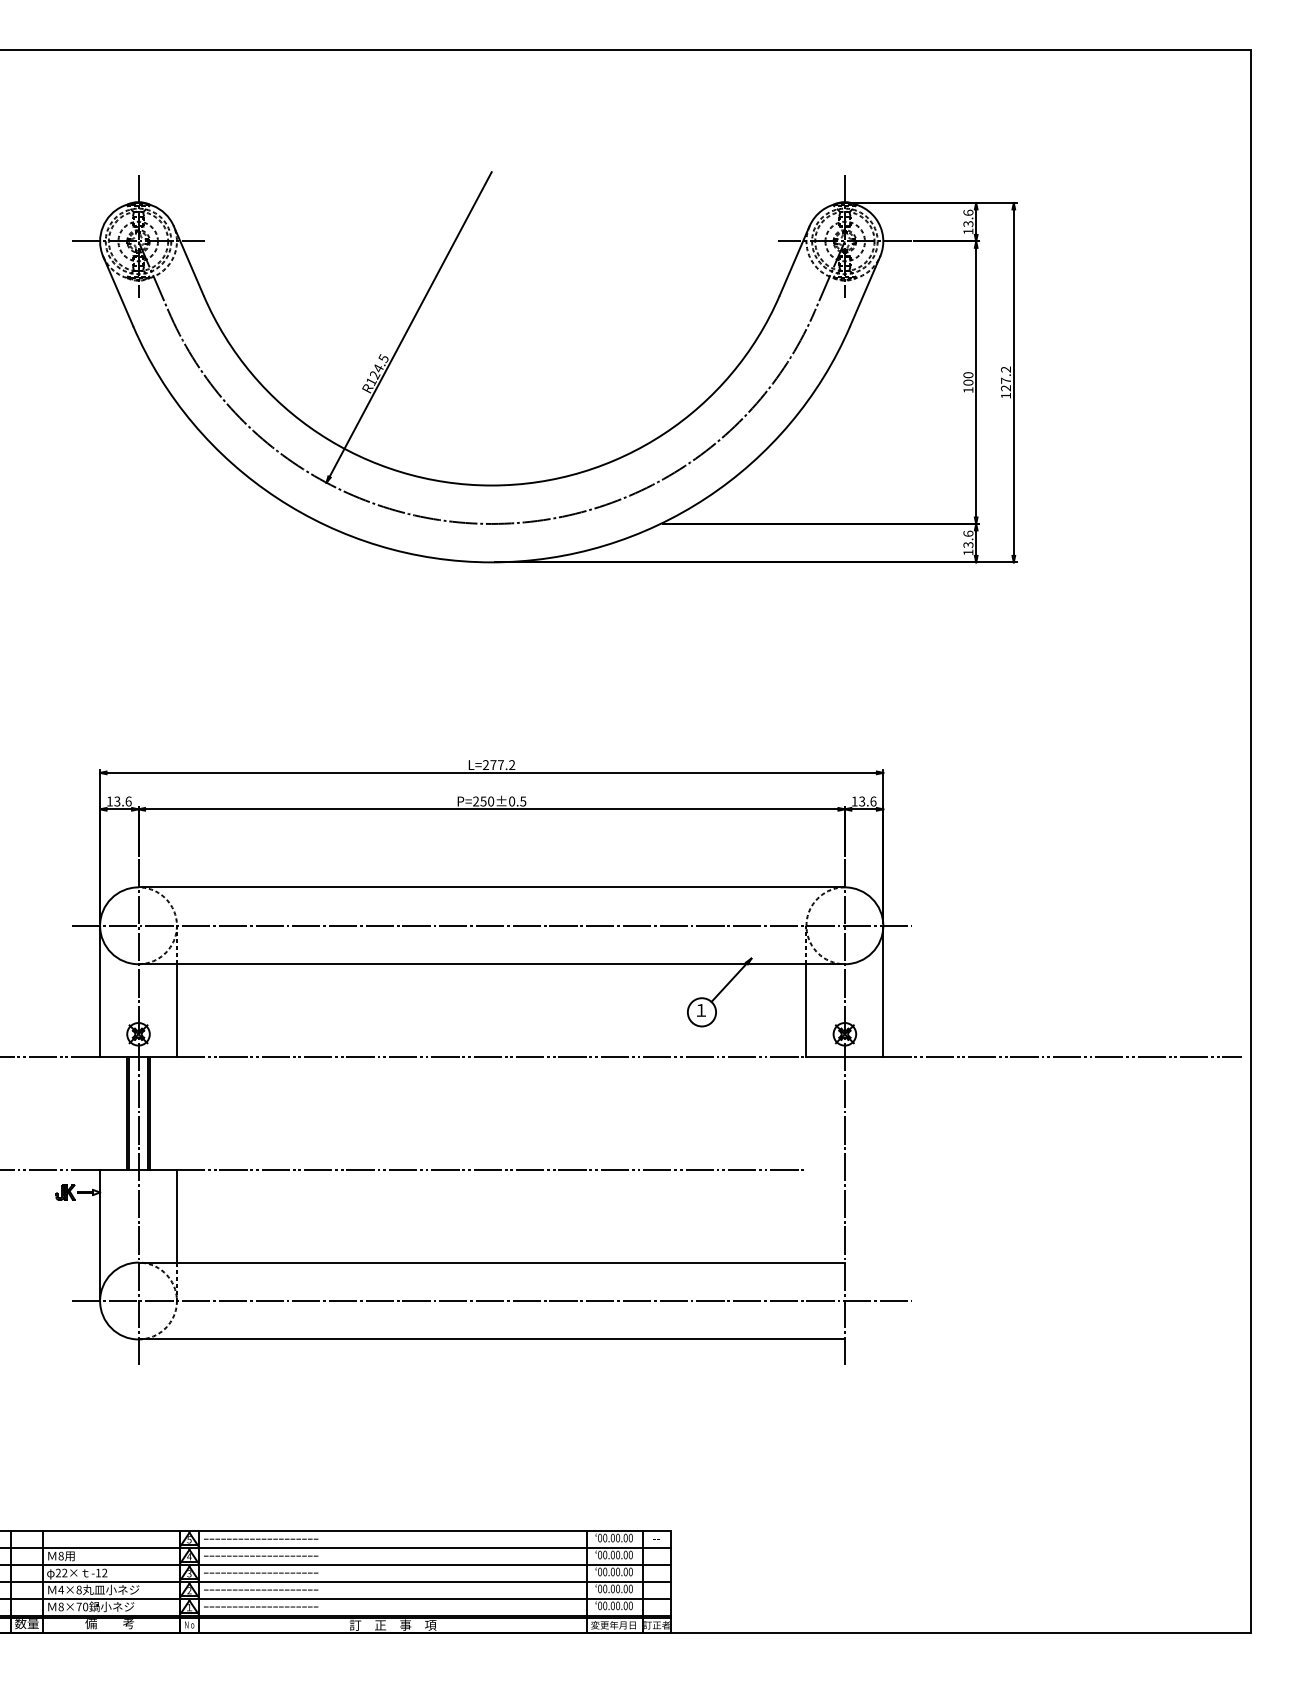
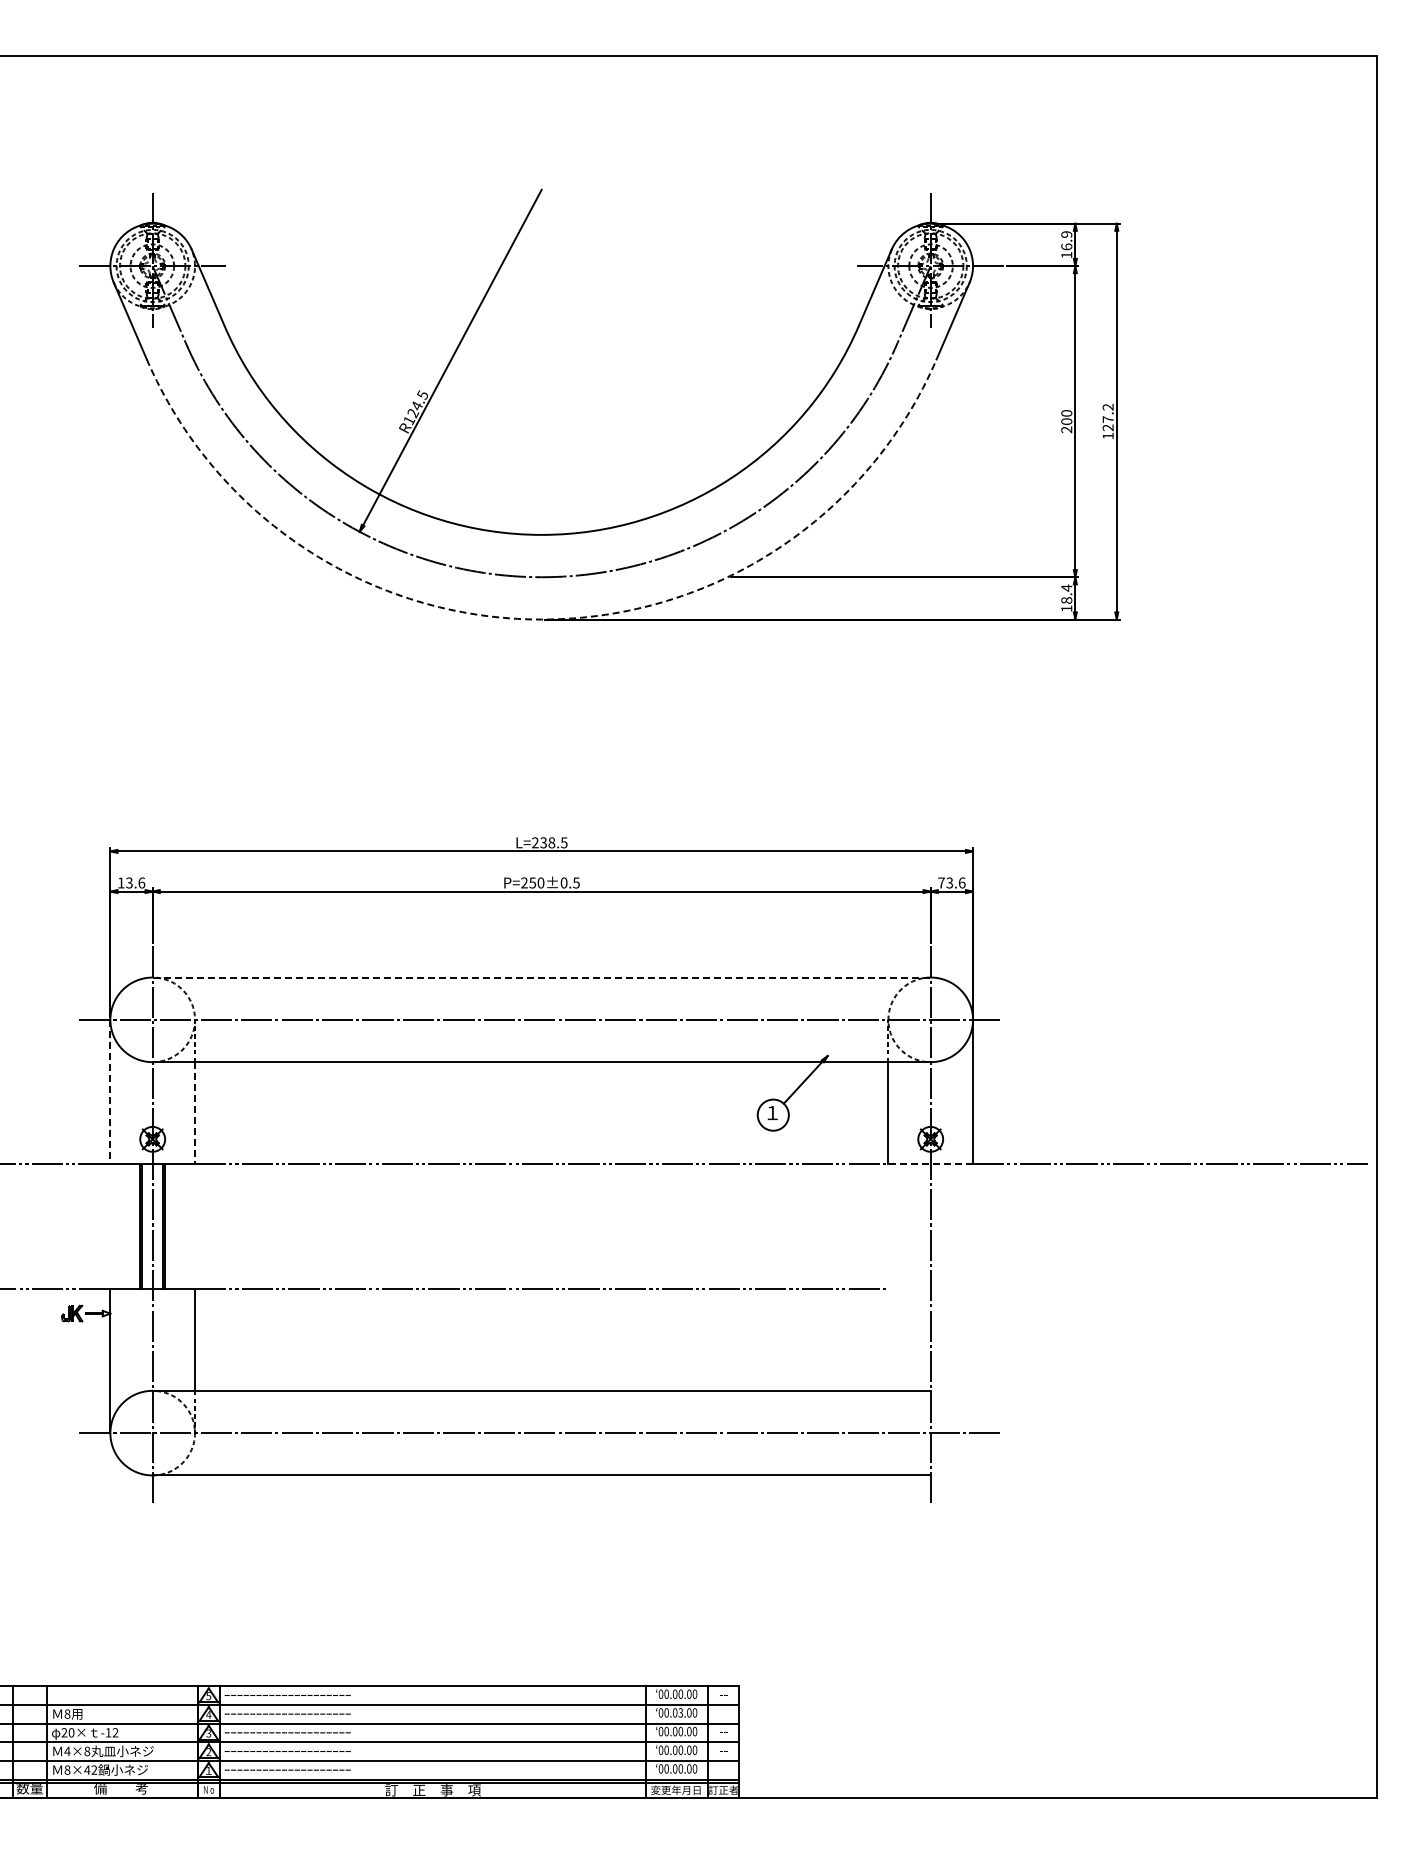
text: (968, 218) -> (1066, 240), 13.6 -> 16.9
text: (968, 389) -> (1066, 429), 100 -> 200
text: (968, 538) -> (1066, 593), 13.6 -> 18.4
arc: (491, 562) -> (541, 619), solid -> dashed
text: (502, 764) -> (553, 842), L=277.2 -> L=238.5
text: (854, 801) -> (941, 882), 13.6 -> 73.6
line: (492, 887) -> (542, 977), solid -> dashed
line: (100, 991) -> (110, 1092), solid -> dashed
line: (177, 1010) -> (195, 1113), solid -> dashed
line: (844, 1057) -> (930, 1164), solid -> dashed
text: (617, 1554) -> (680, 1712), 00.00.00 -> 00.03.00
text: (64, 1572) -> (71, 1732), 22× -> 20×
text: (82, 1606) -> (90, 1769), 8×70 -> 8×42

